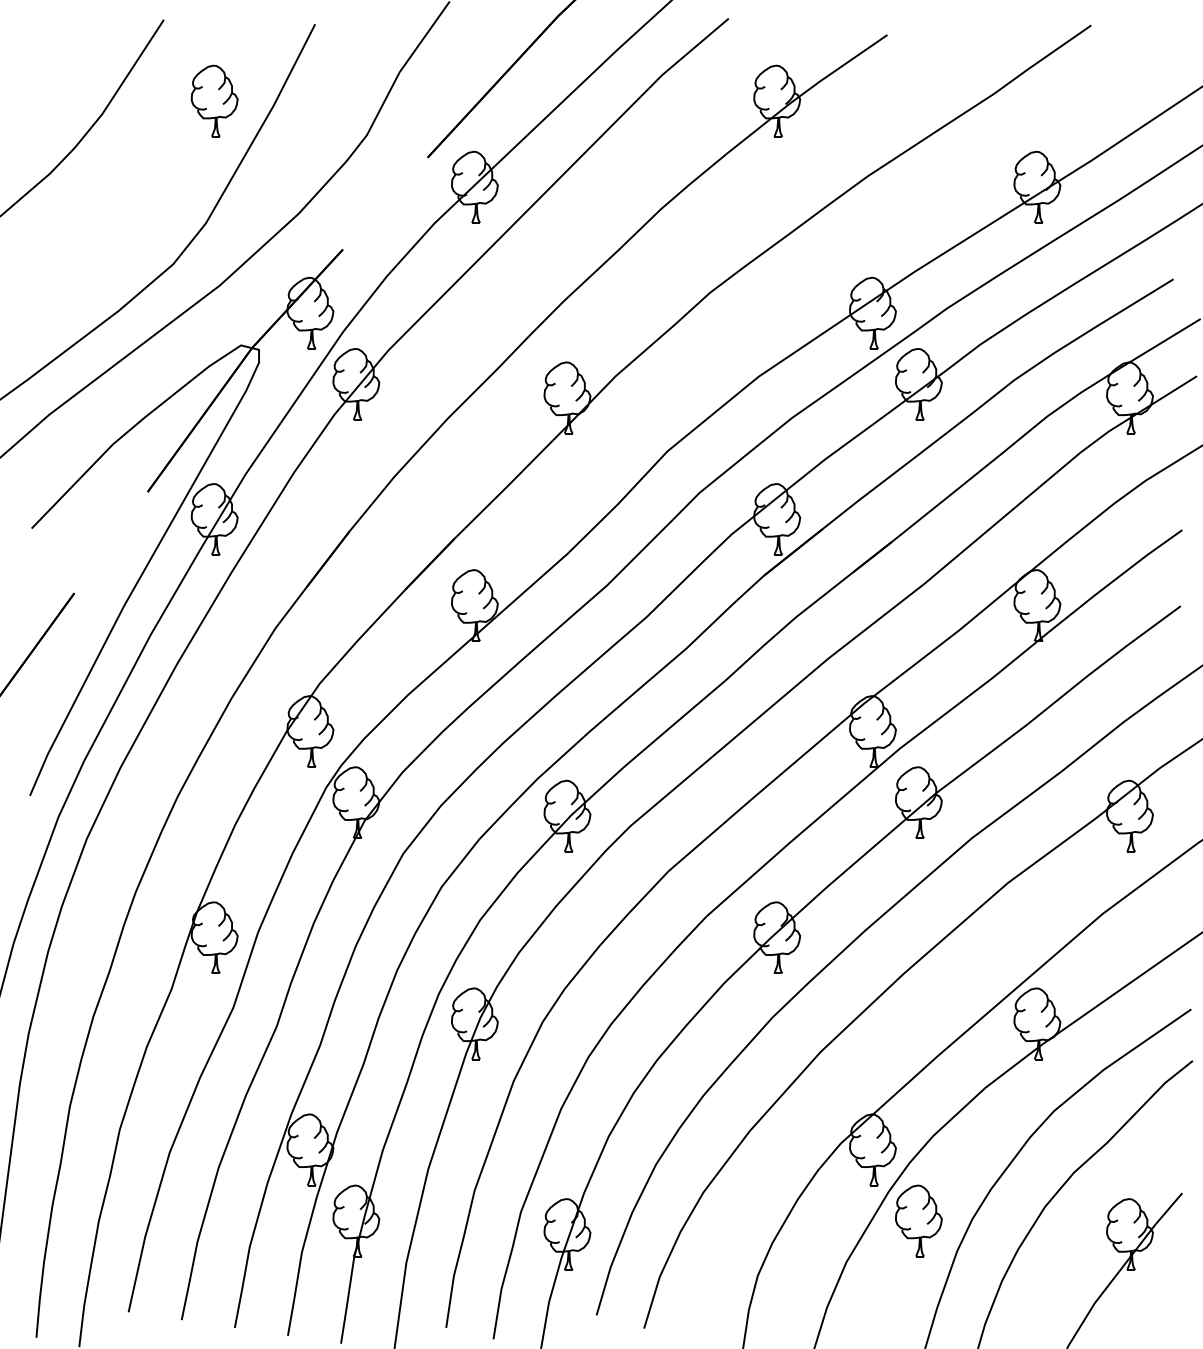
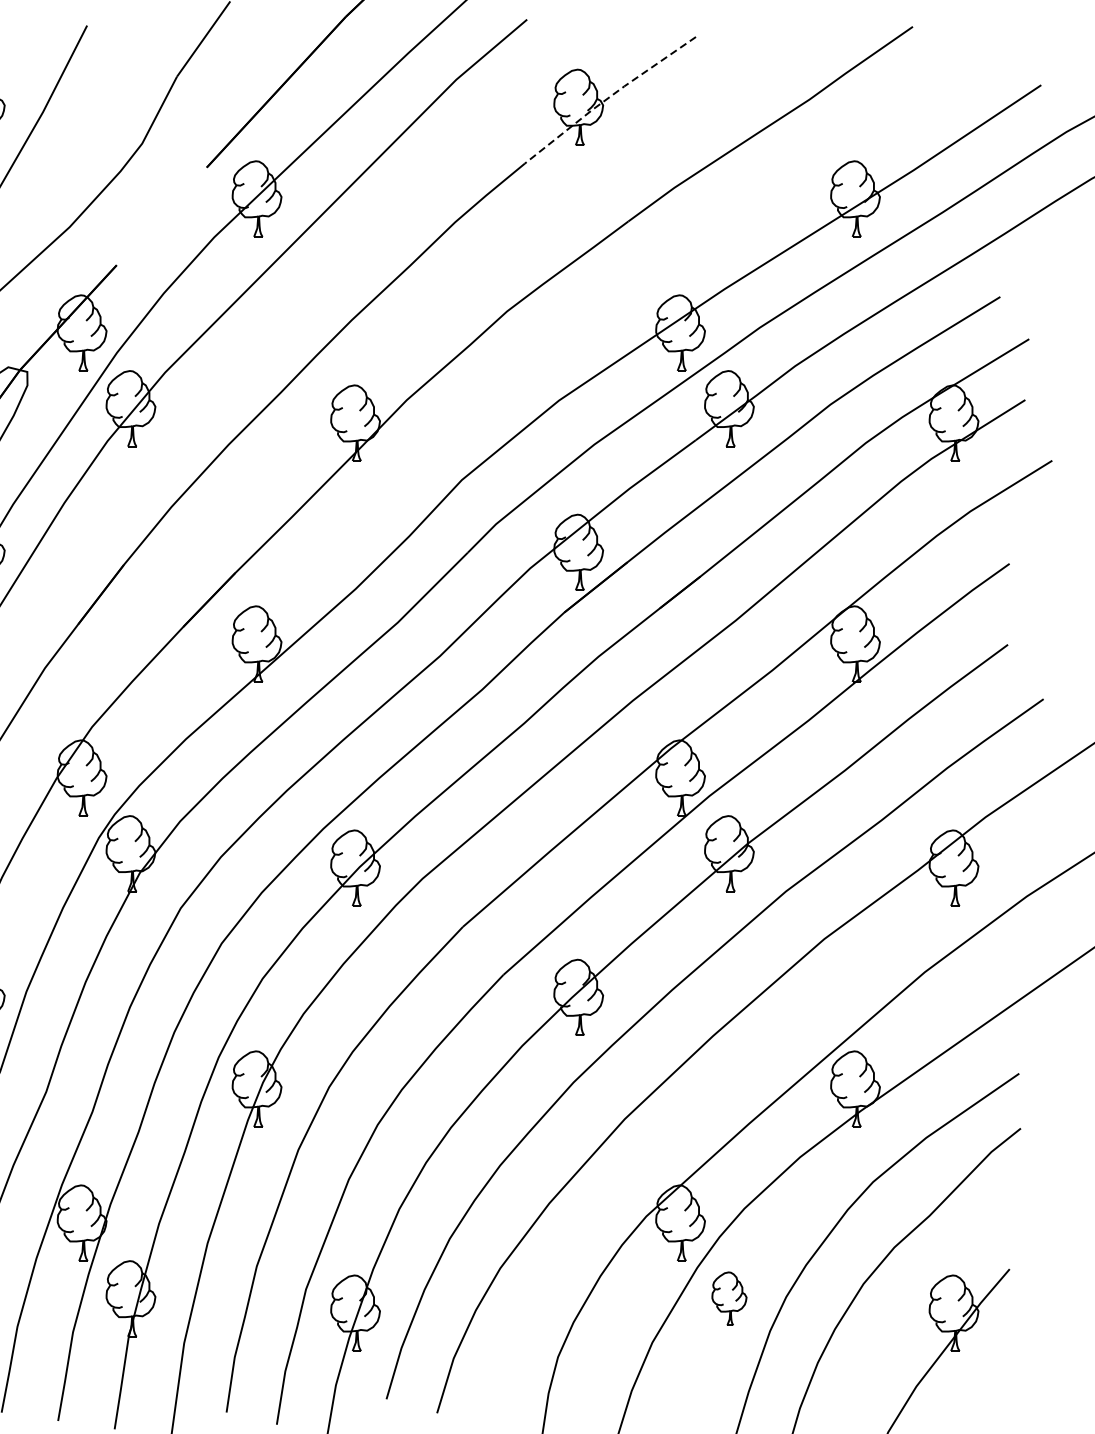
line: (804, 92) -> (607, 98), solid -> dashed
part: (918, 1220) -> (729, 1298), size x0.7

